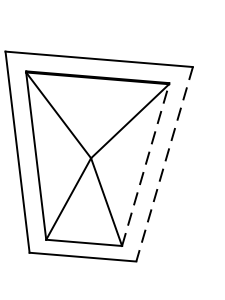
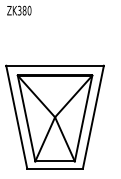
line: (164, 164) -> (93, 117), dashed -> solid
line: (145, 165) -> (83, 118), dashed -> solid

